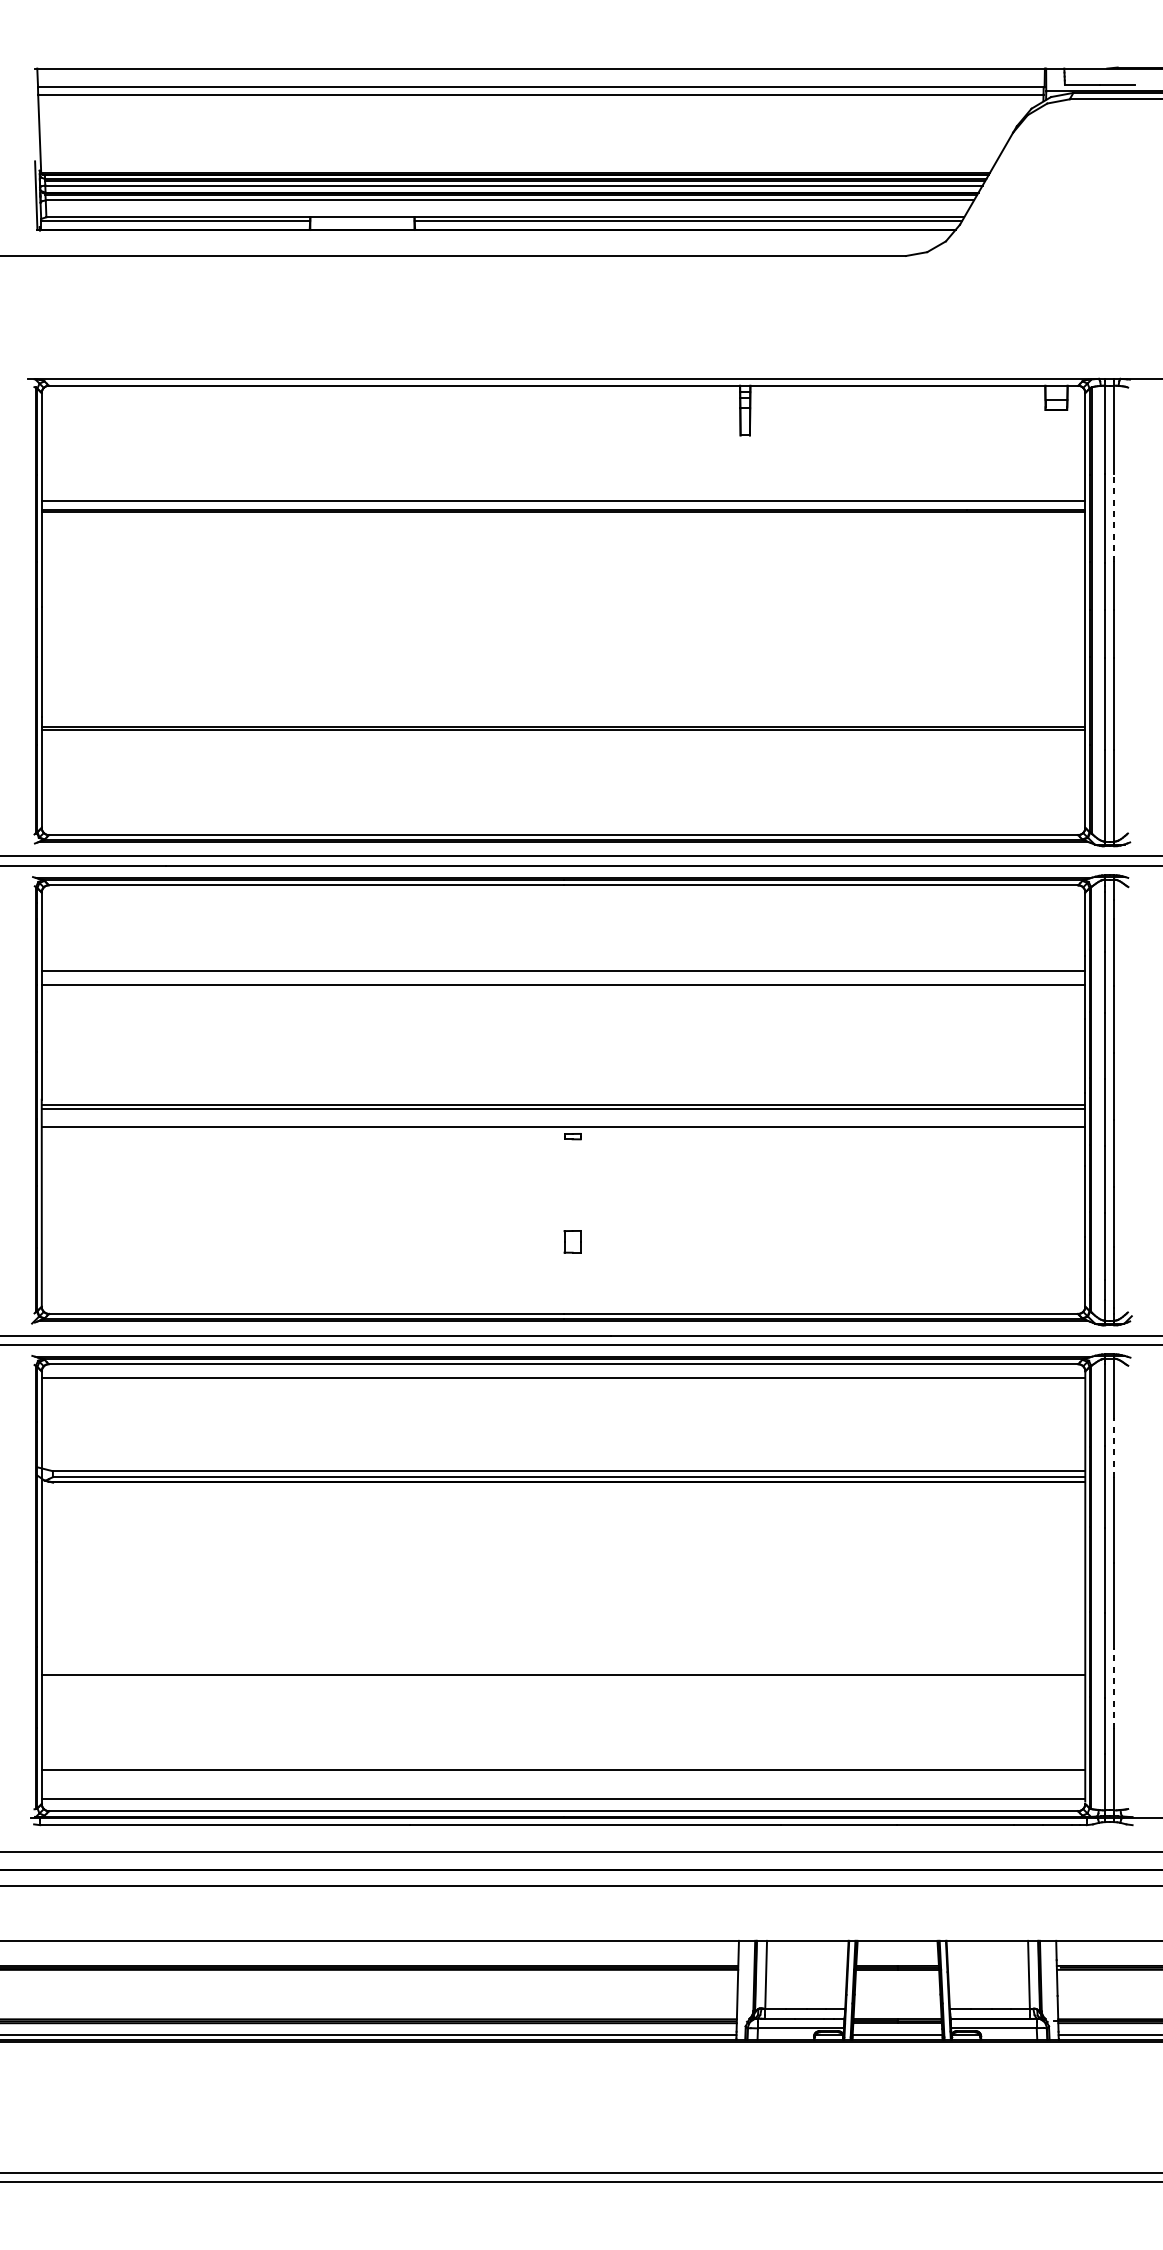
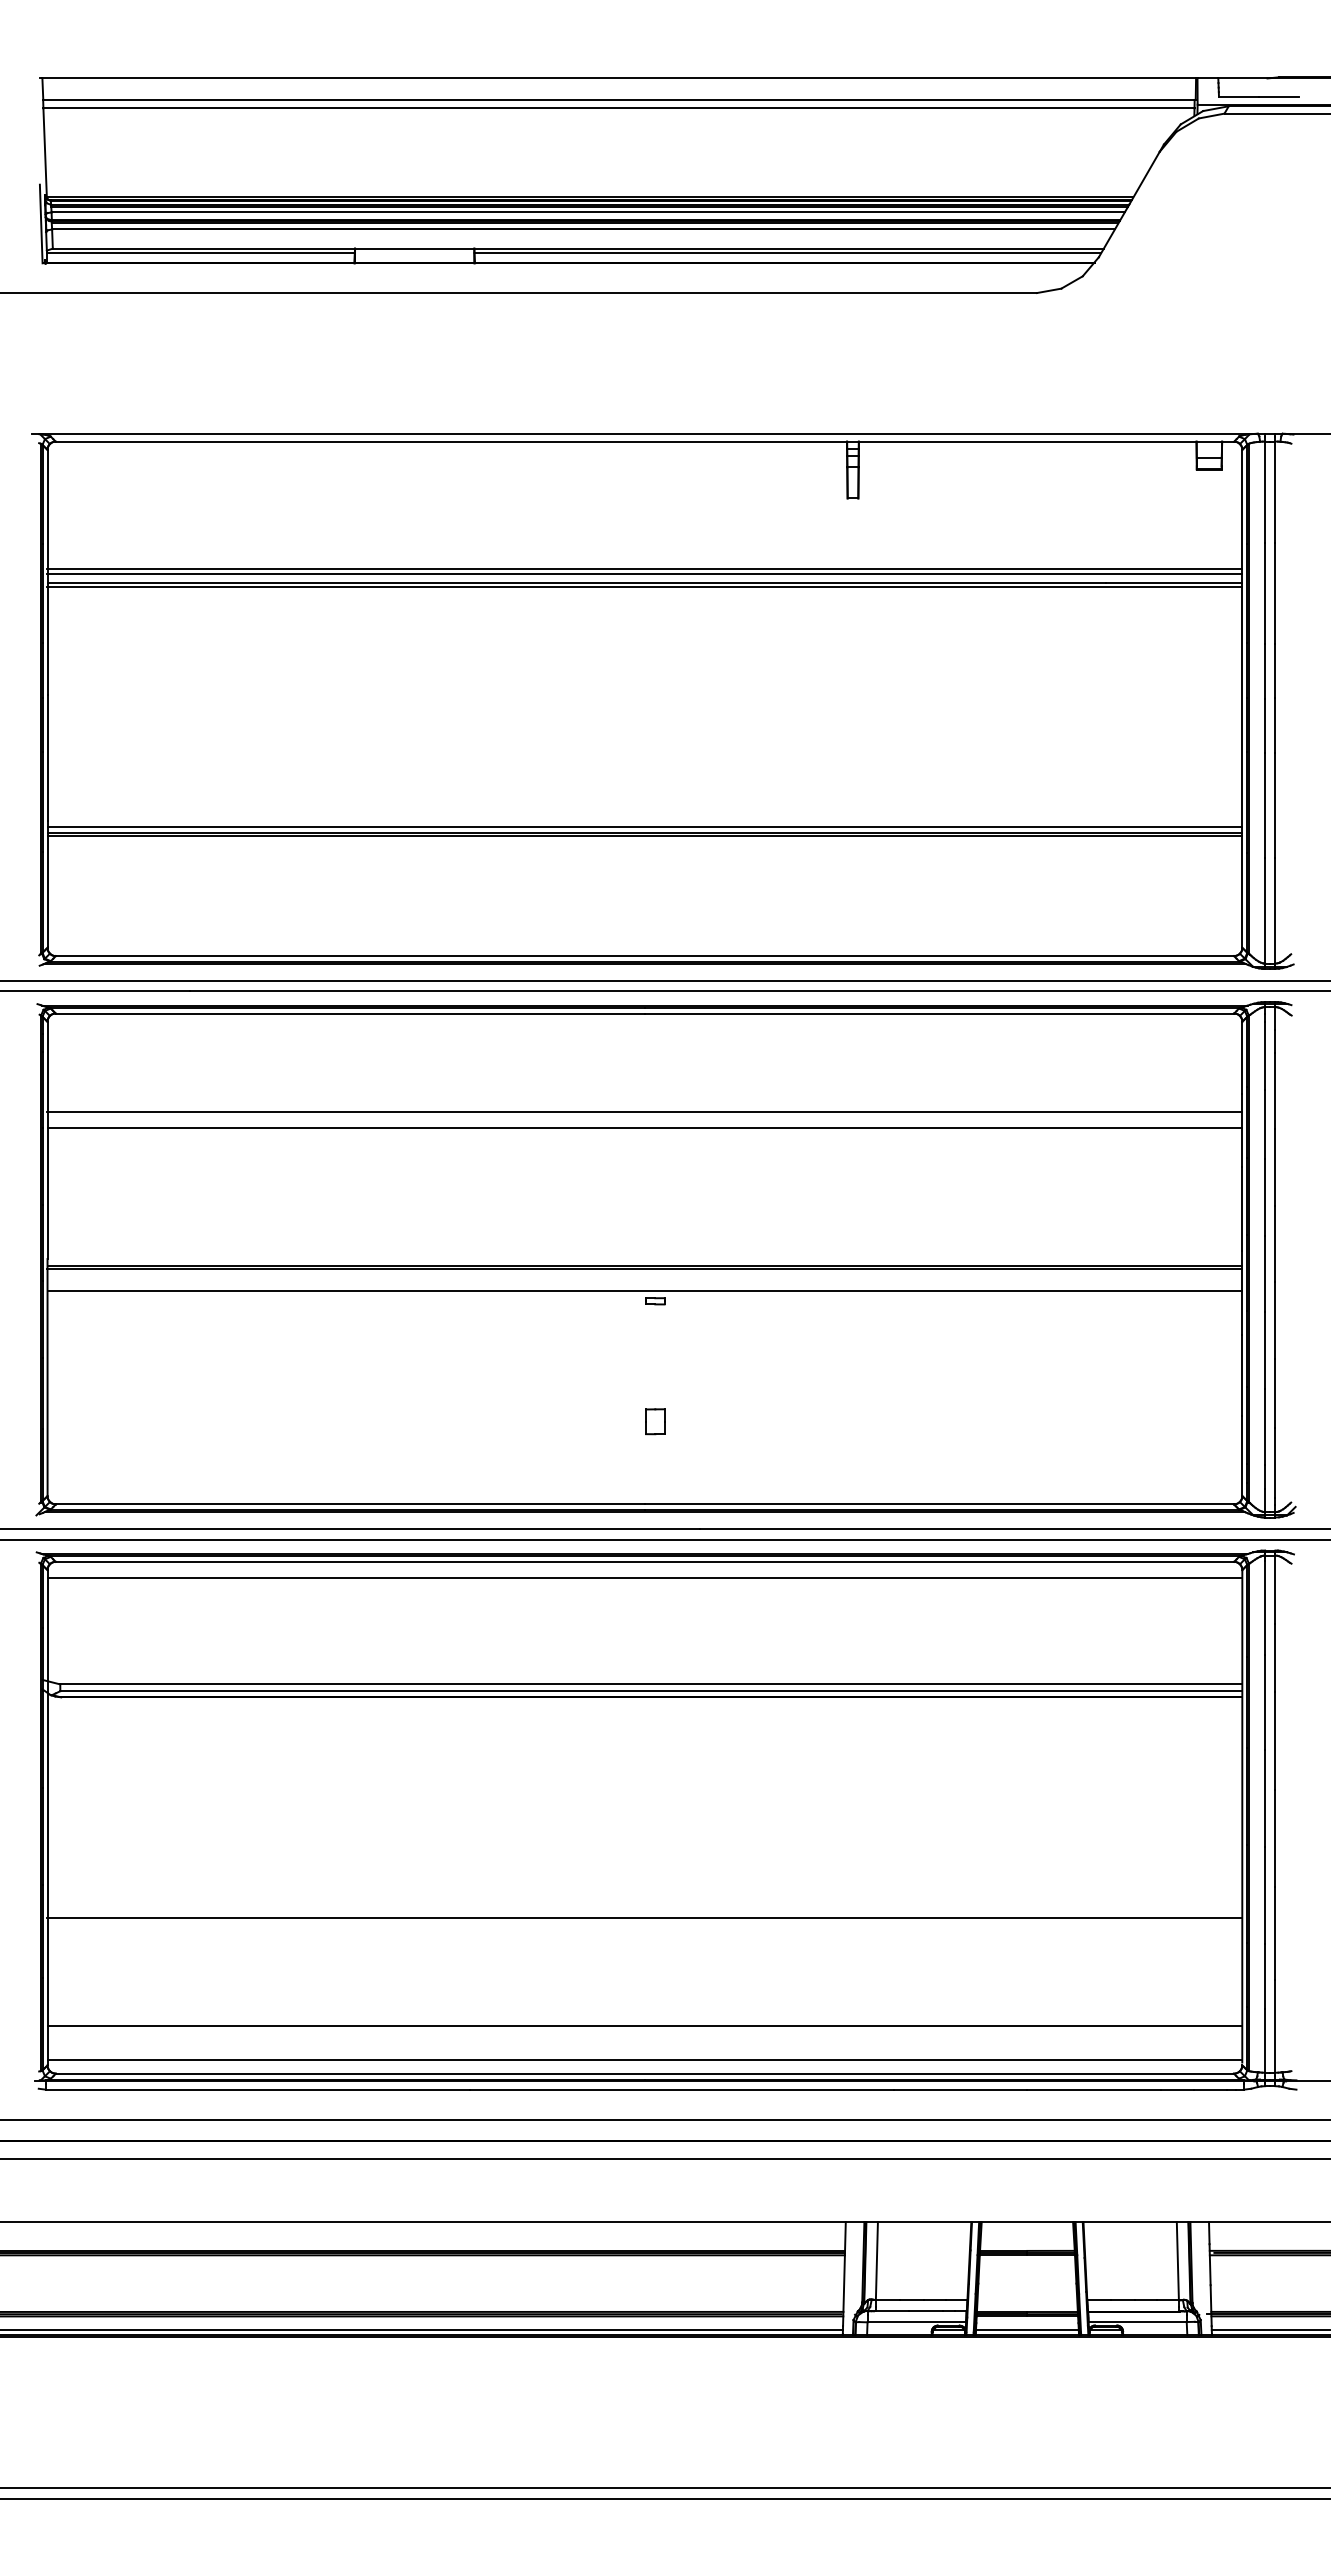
line: (563, 497) -> (644, 569), added
line: (1114, 518) -> (1275, 593), dashed -> solid
line: (563, 722) -> (644, 827), added
line: (1114, 1447) -> (1275, 1657), dashed -> solid
line: (1114, 1688) -> (1275, 1933), dashed -> solid

